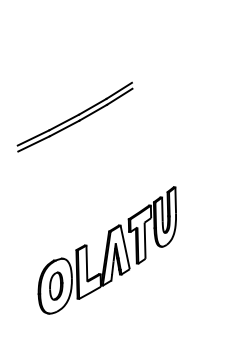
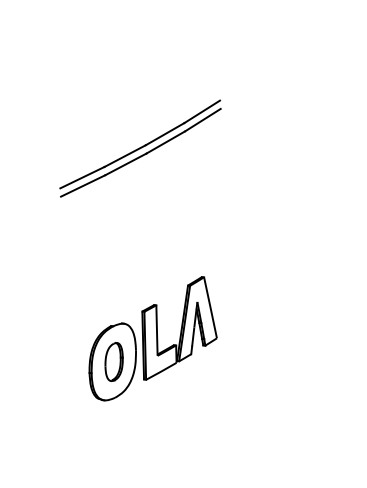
part: (75, 117) -> (140, 148), moved
part: (152, 225) -> (248, 276), removed

